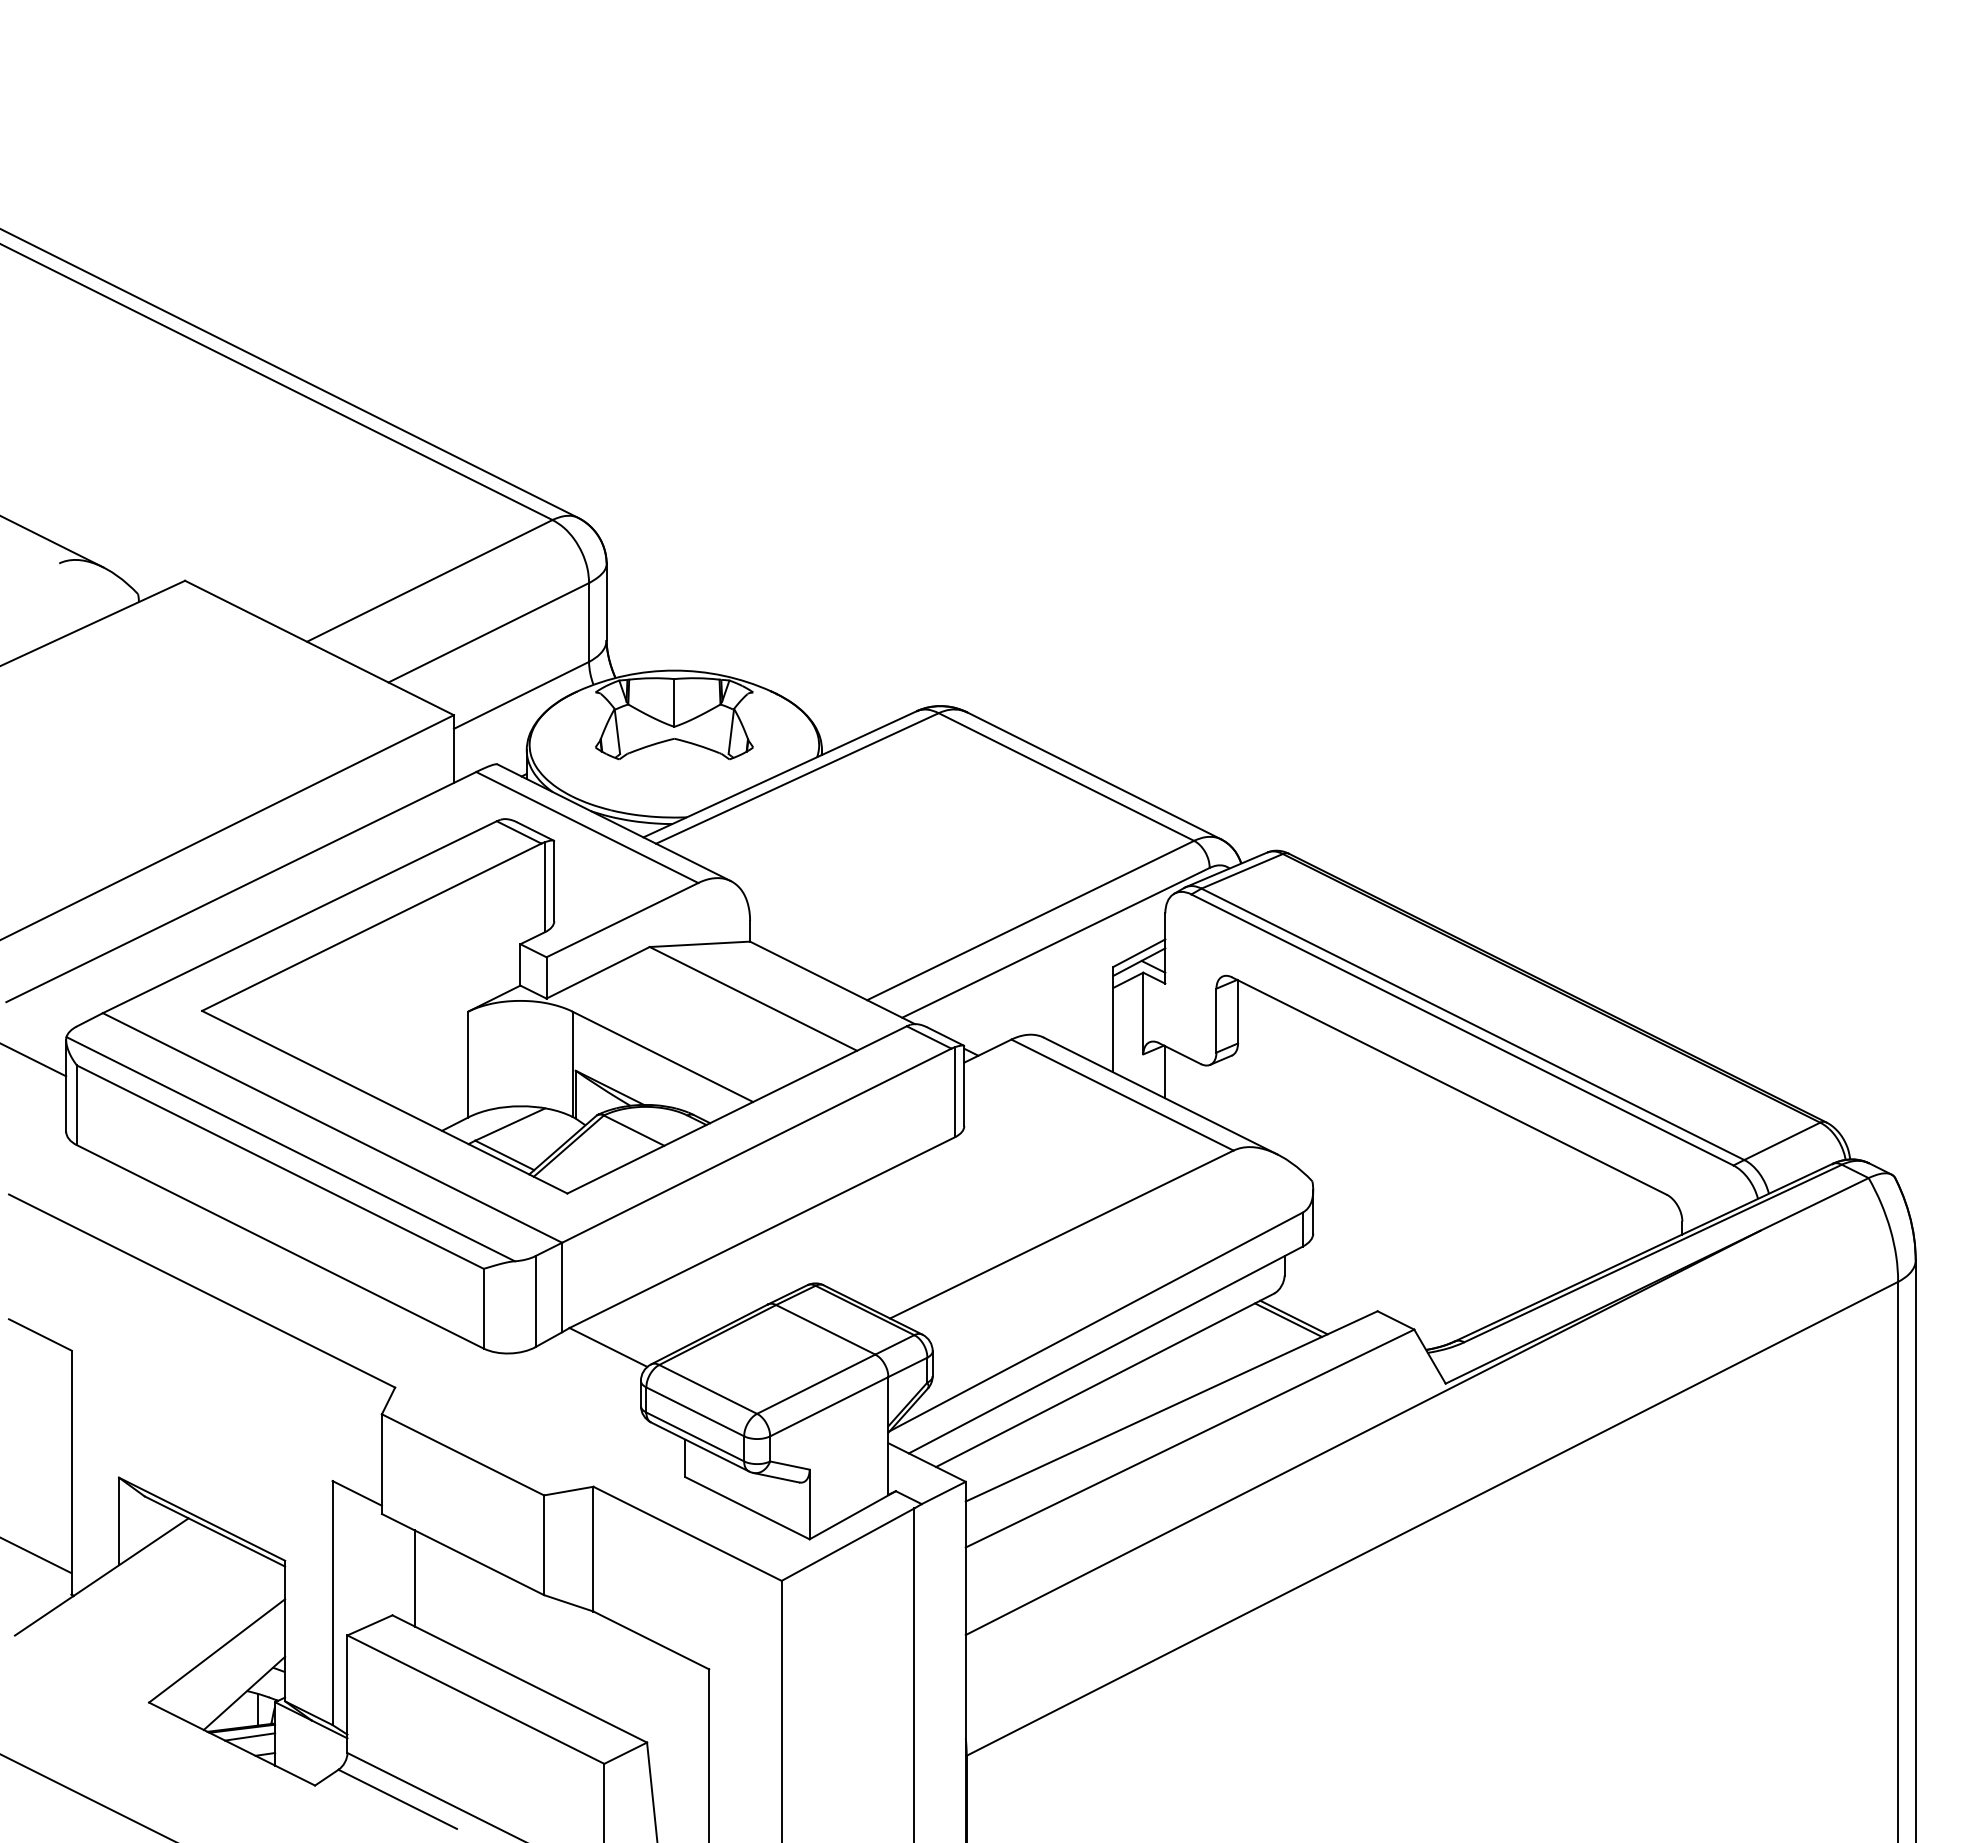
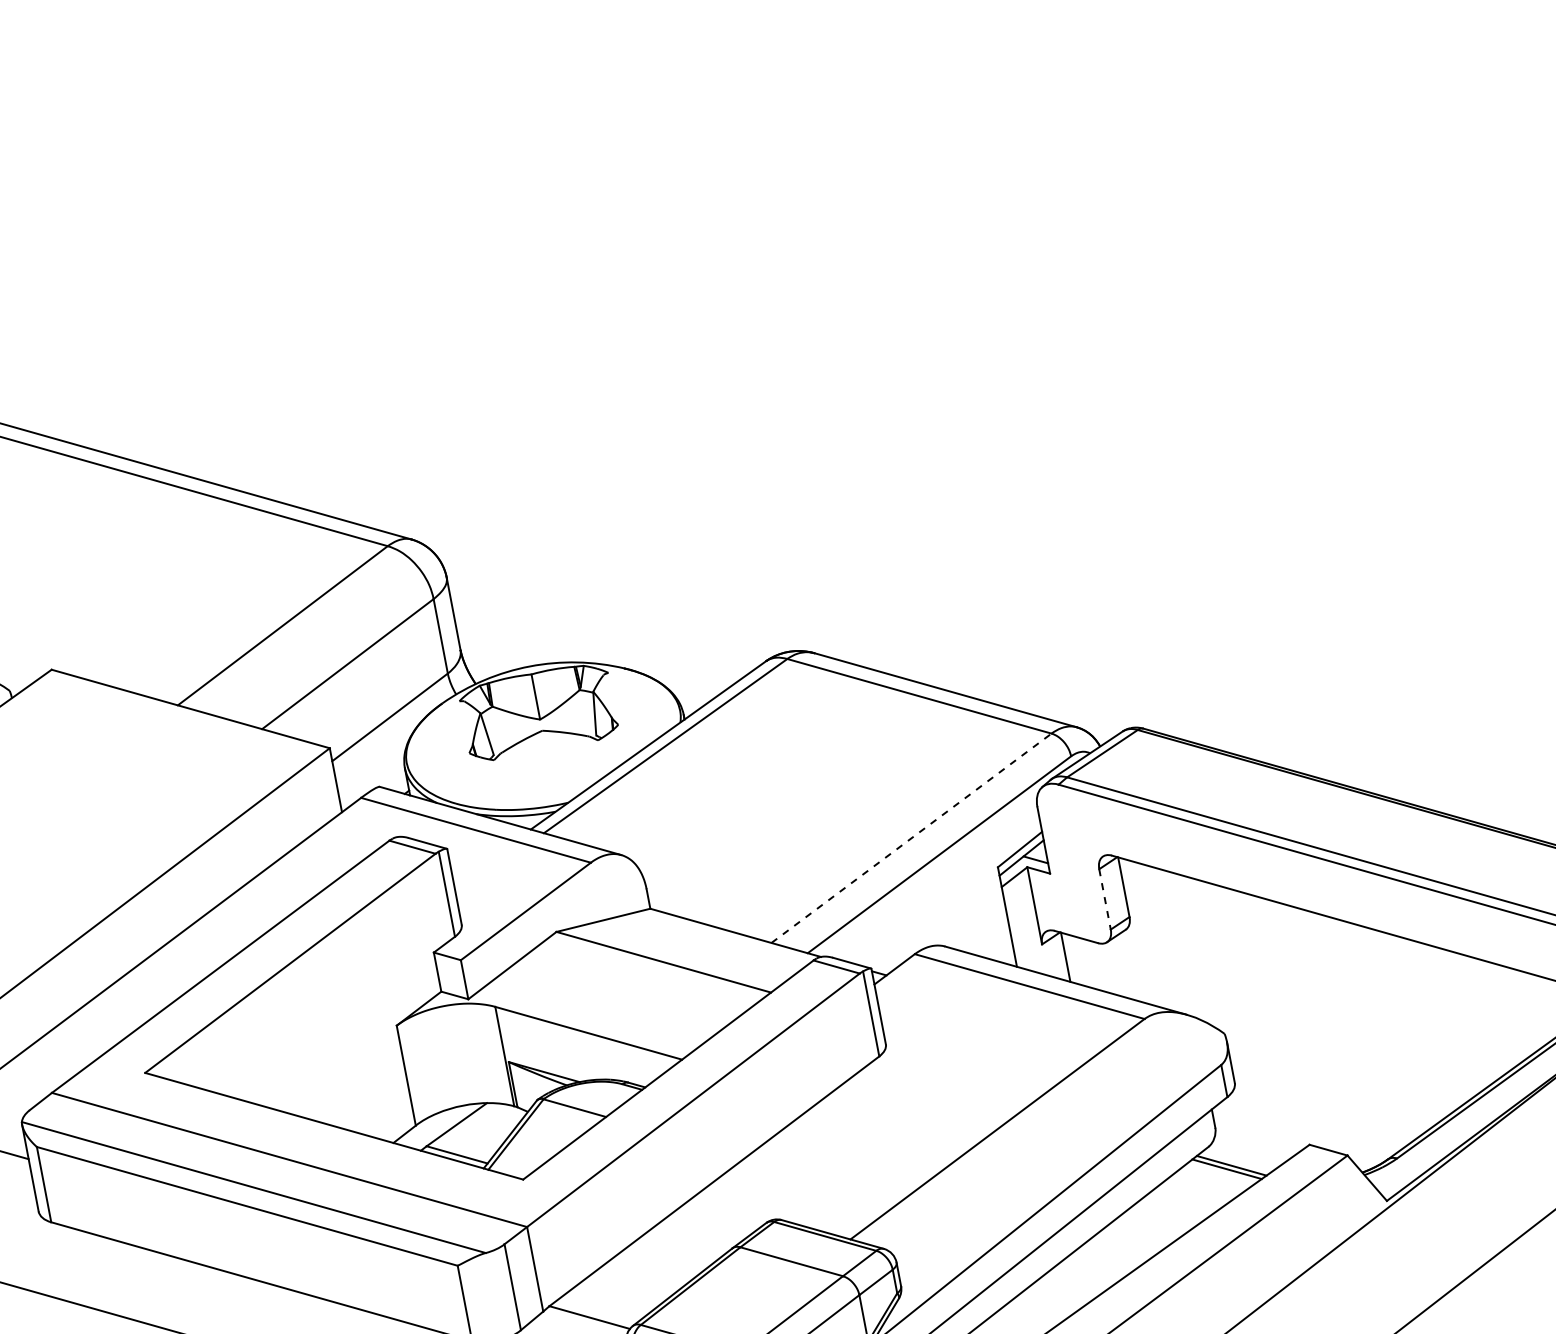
line: (1030, 920) -> (911, 838), solid -> dashed
line: (1216, 1020) -> (1105, 899), solid -> dashed

